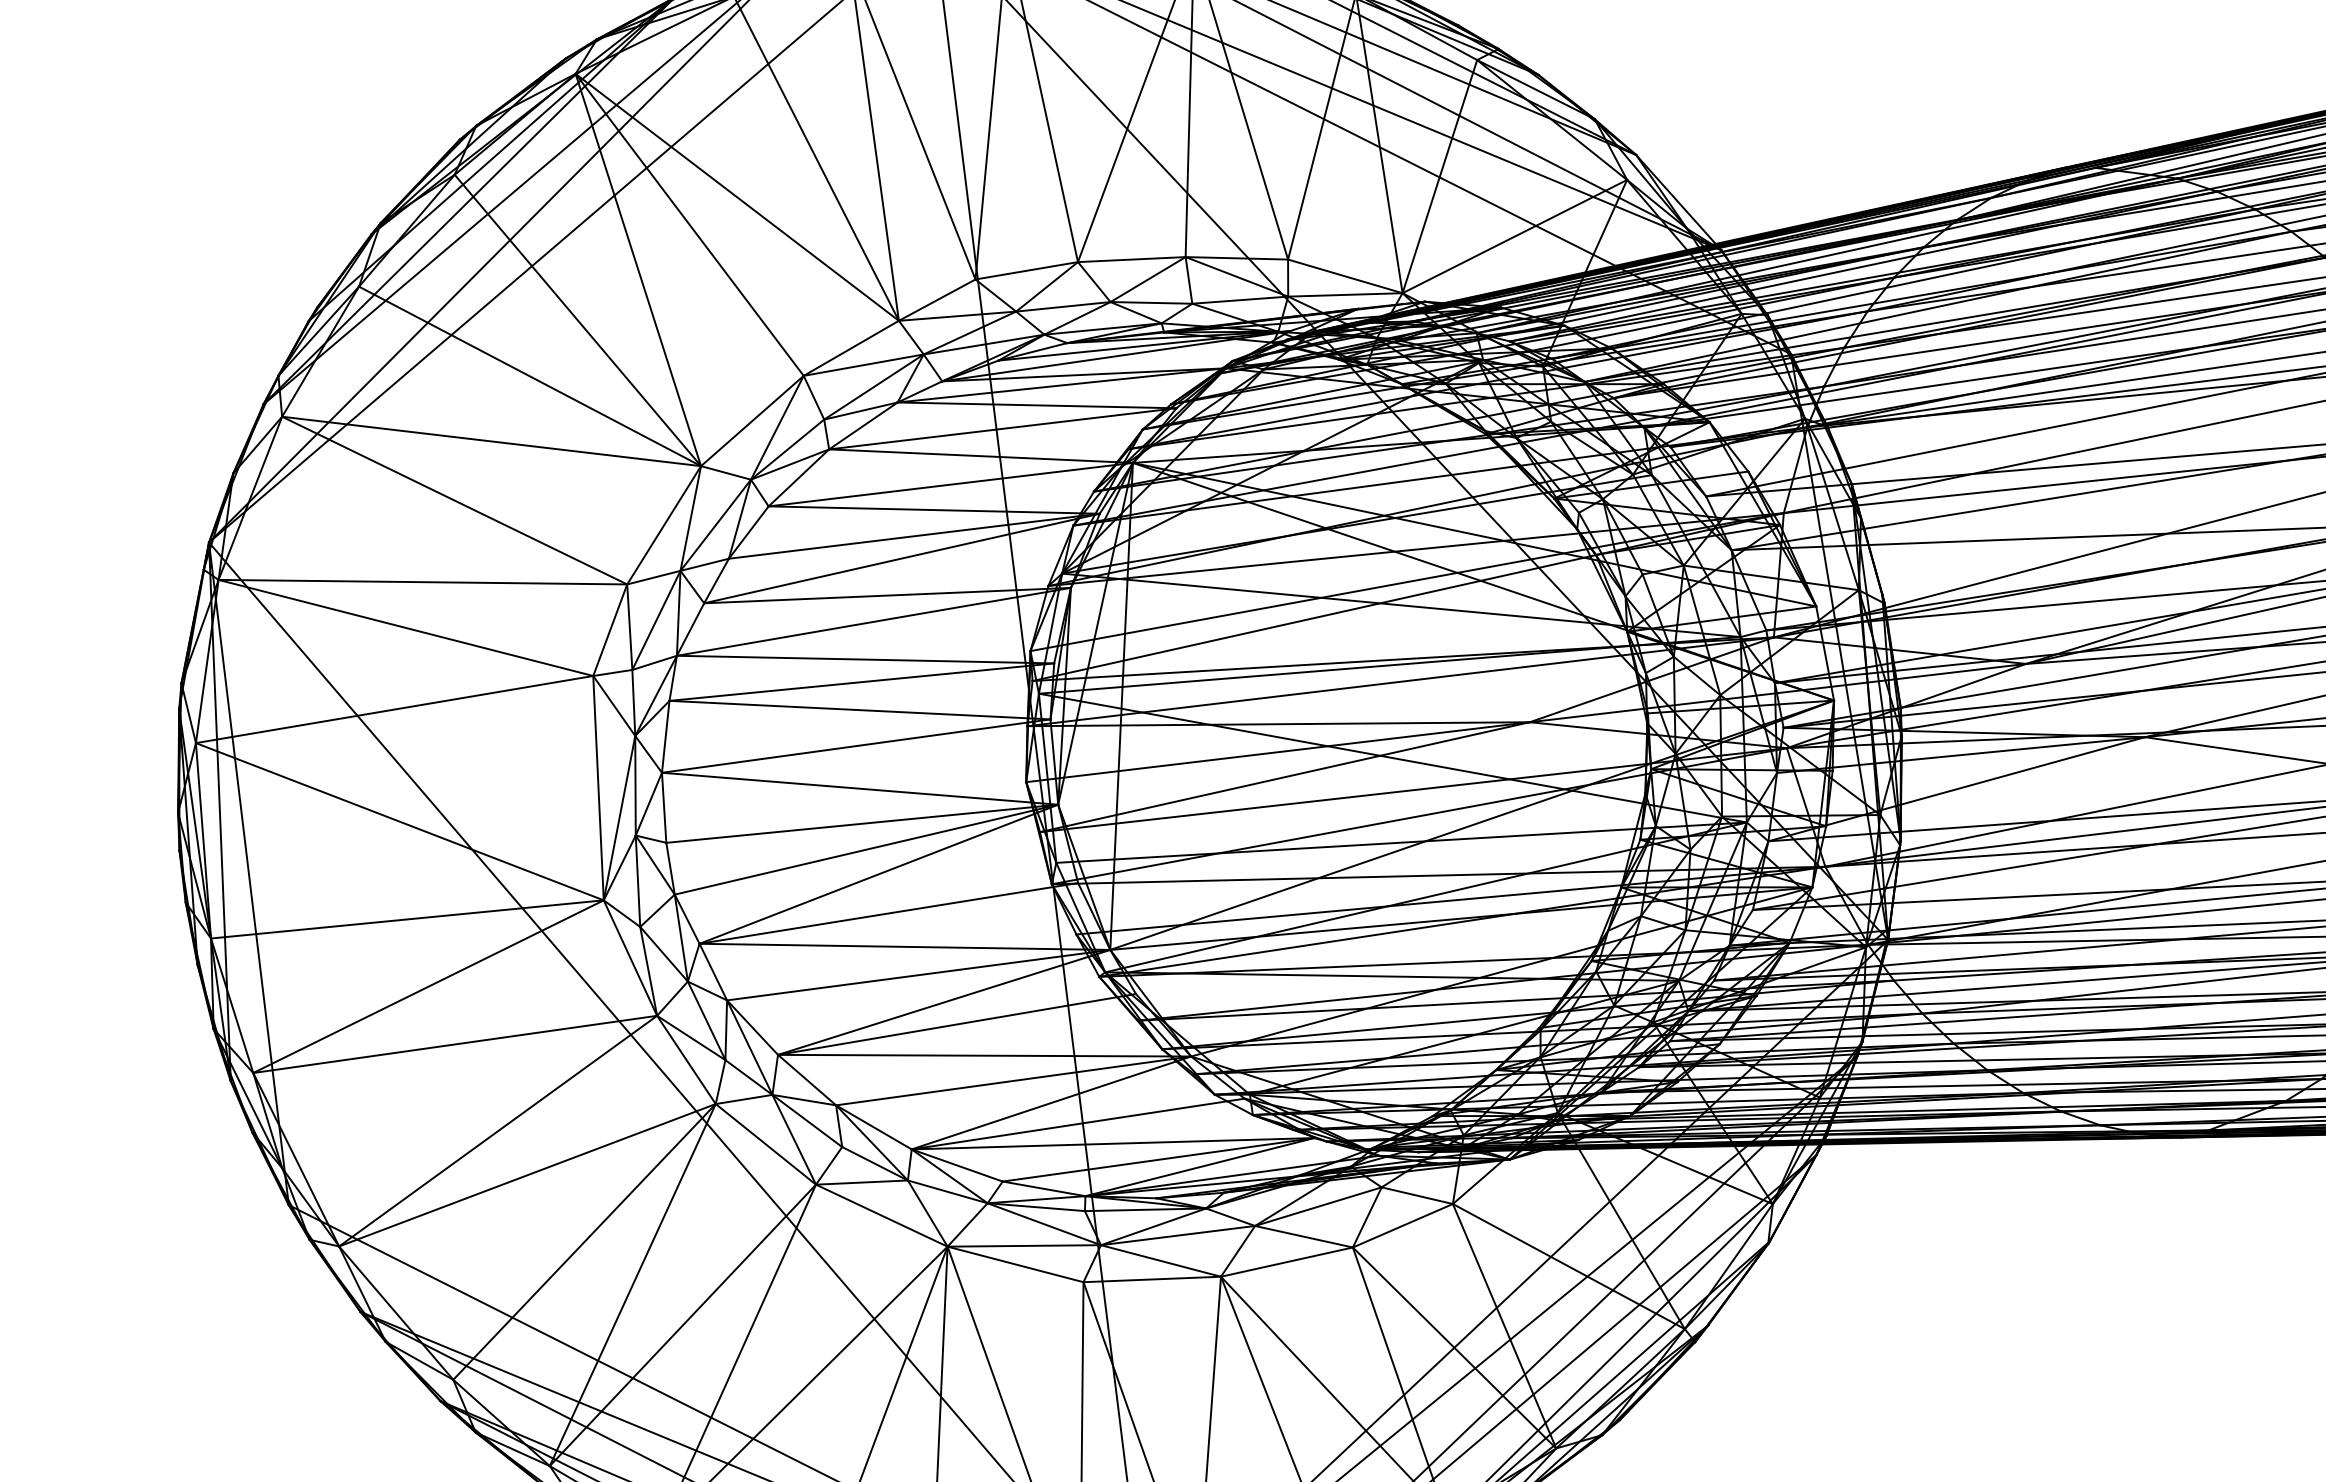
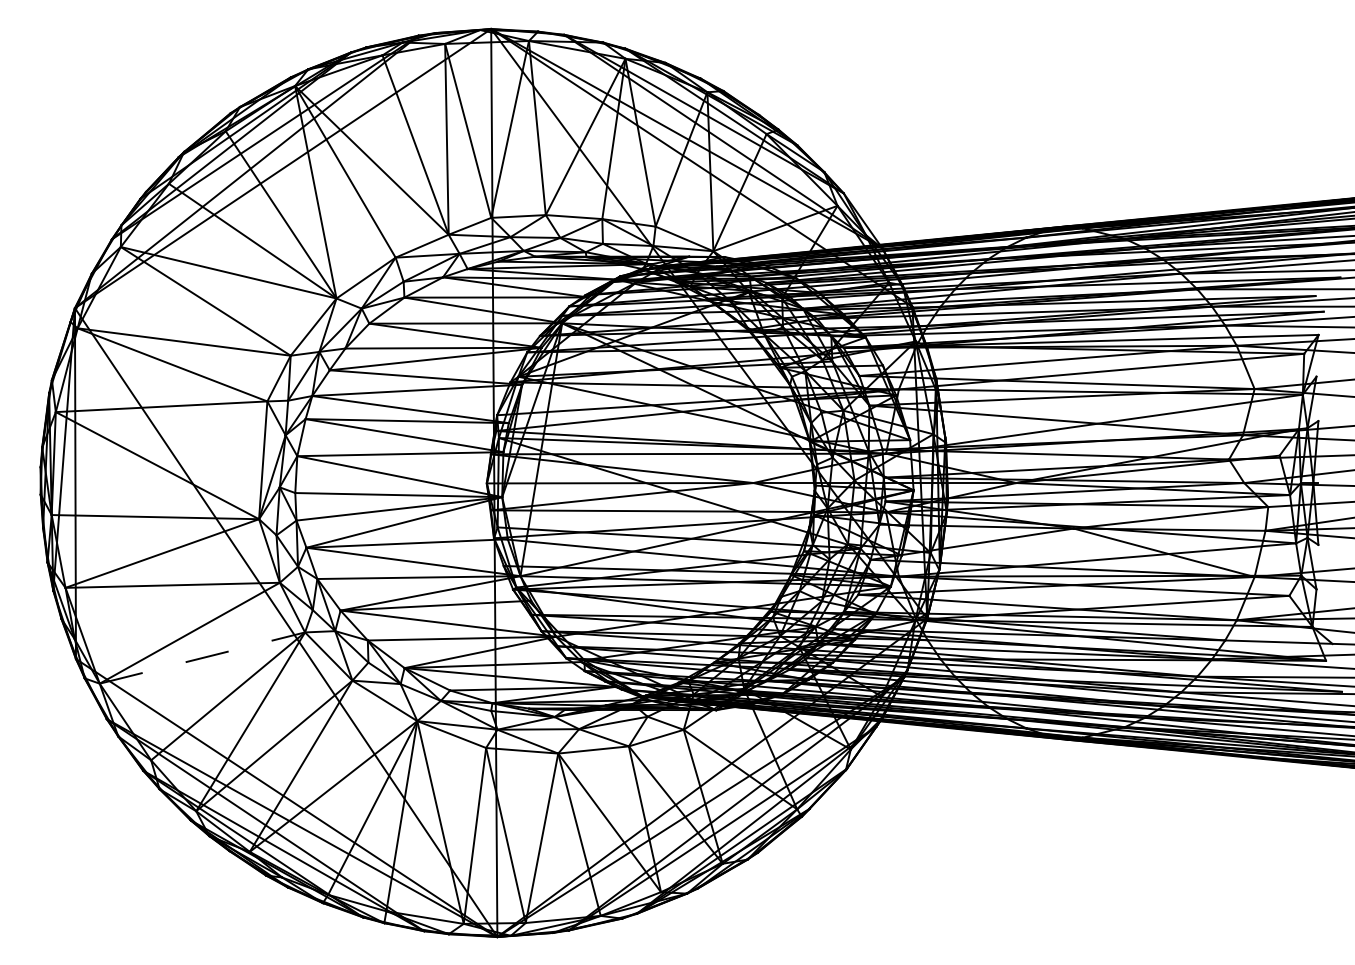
line: (527, 1176) -> (202, 658), solid -> dashed

